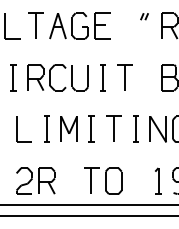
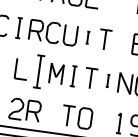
part: (102, 77) -> (87, 37), size x0.6
part: (46, 128) -> (39, 70), size x1.6
part: (135, 128) -> (107, 80), size x0.6

